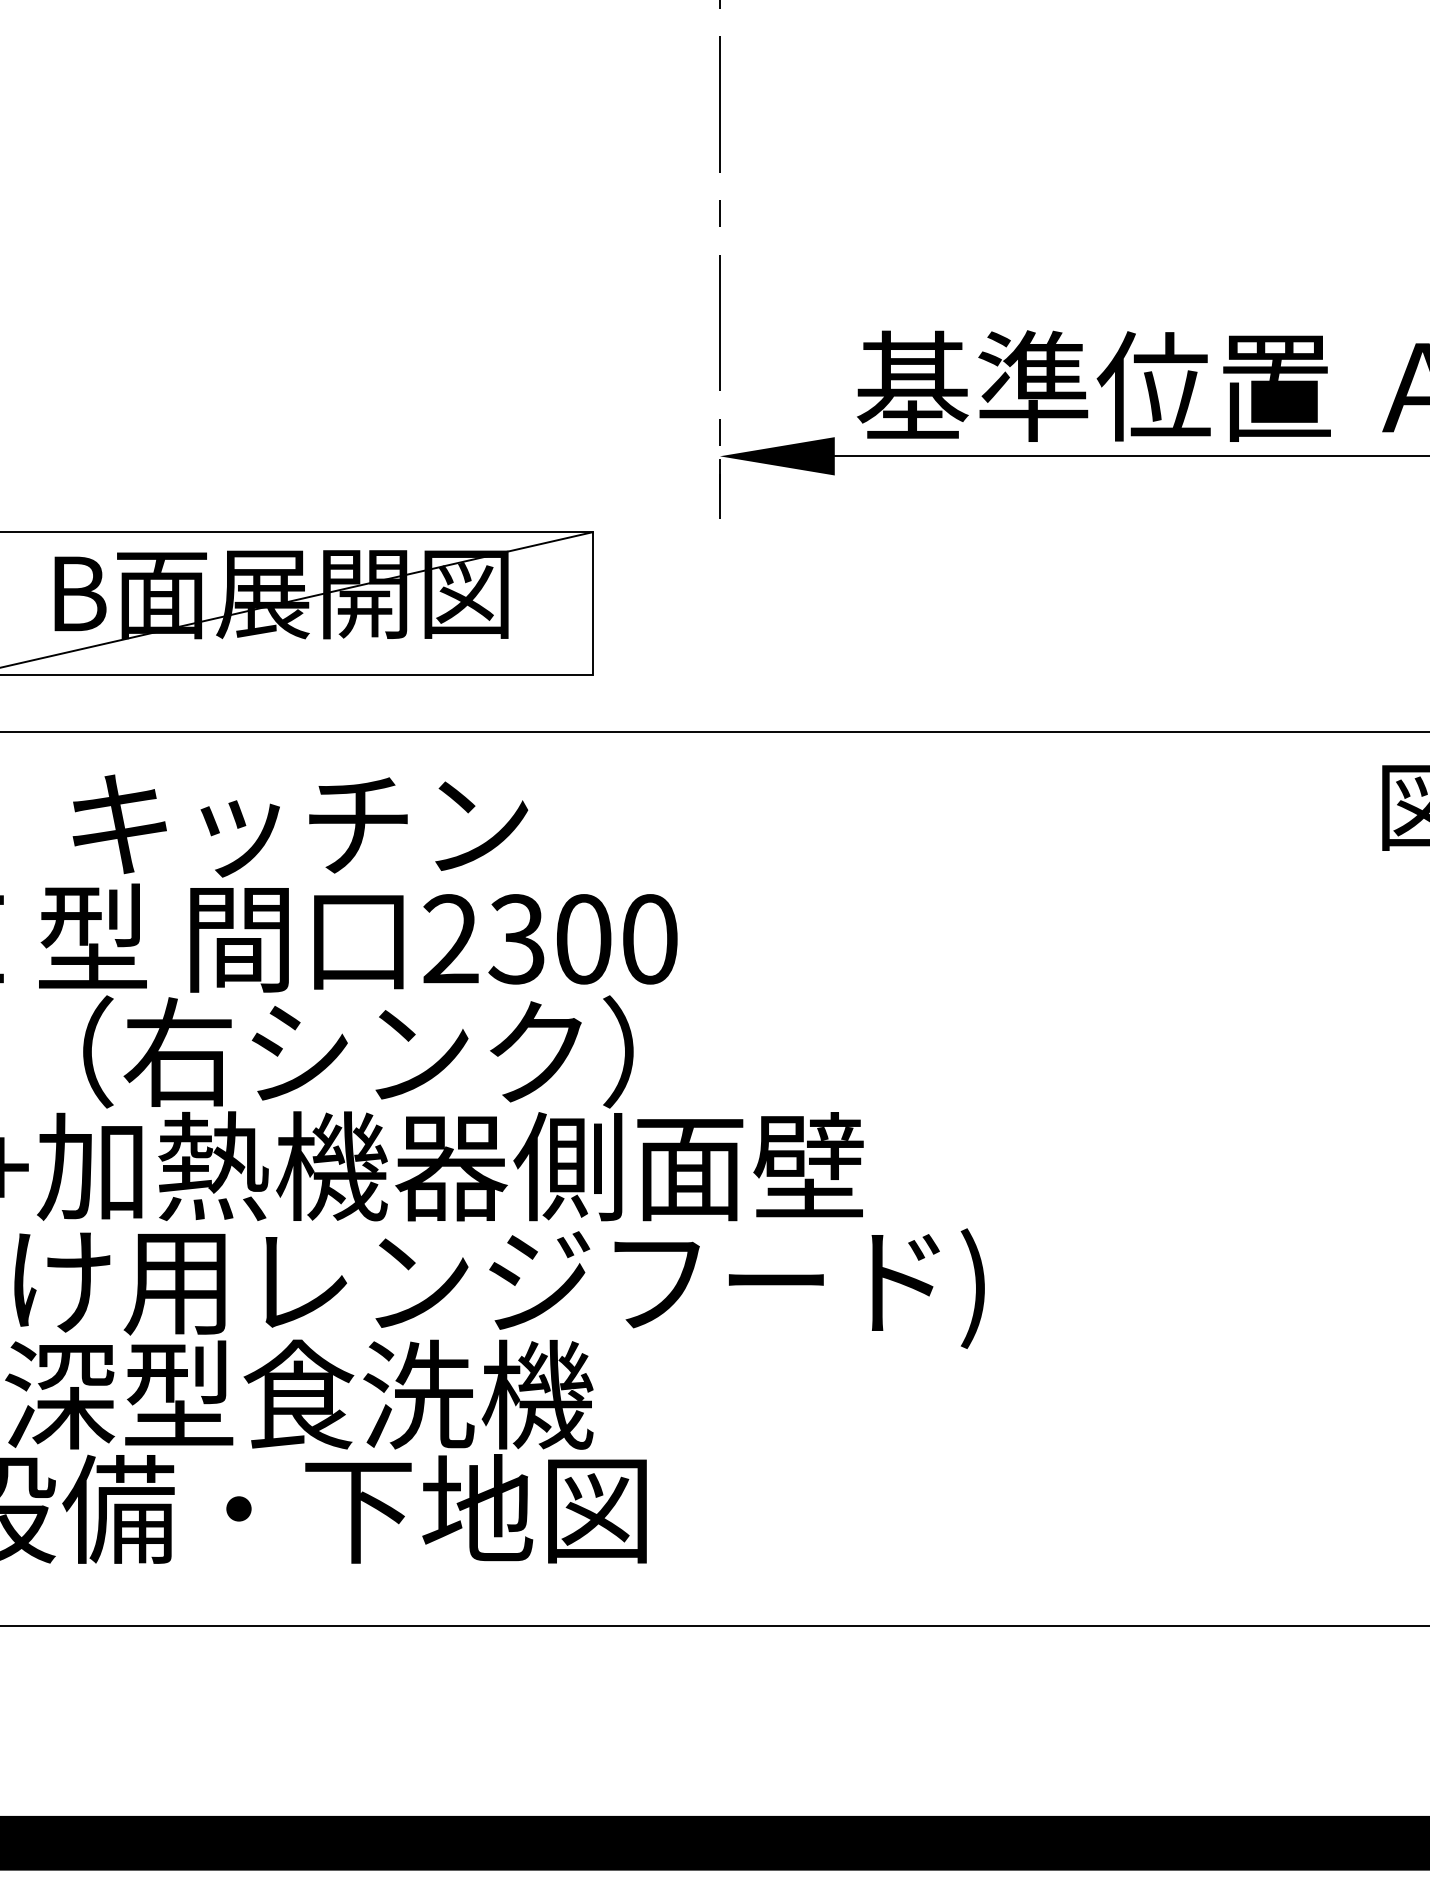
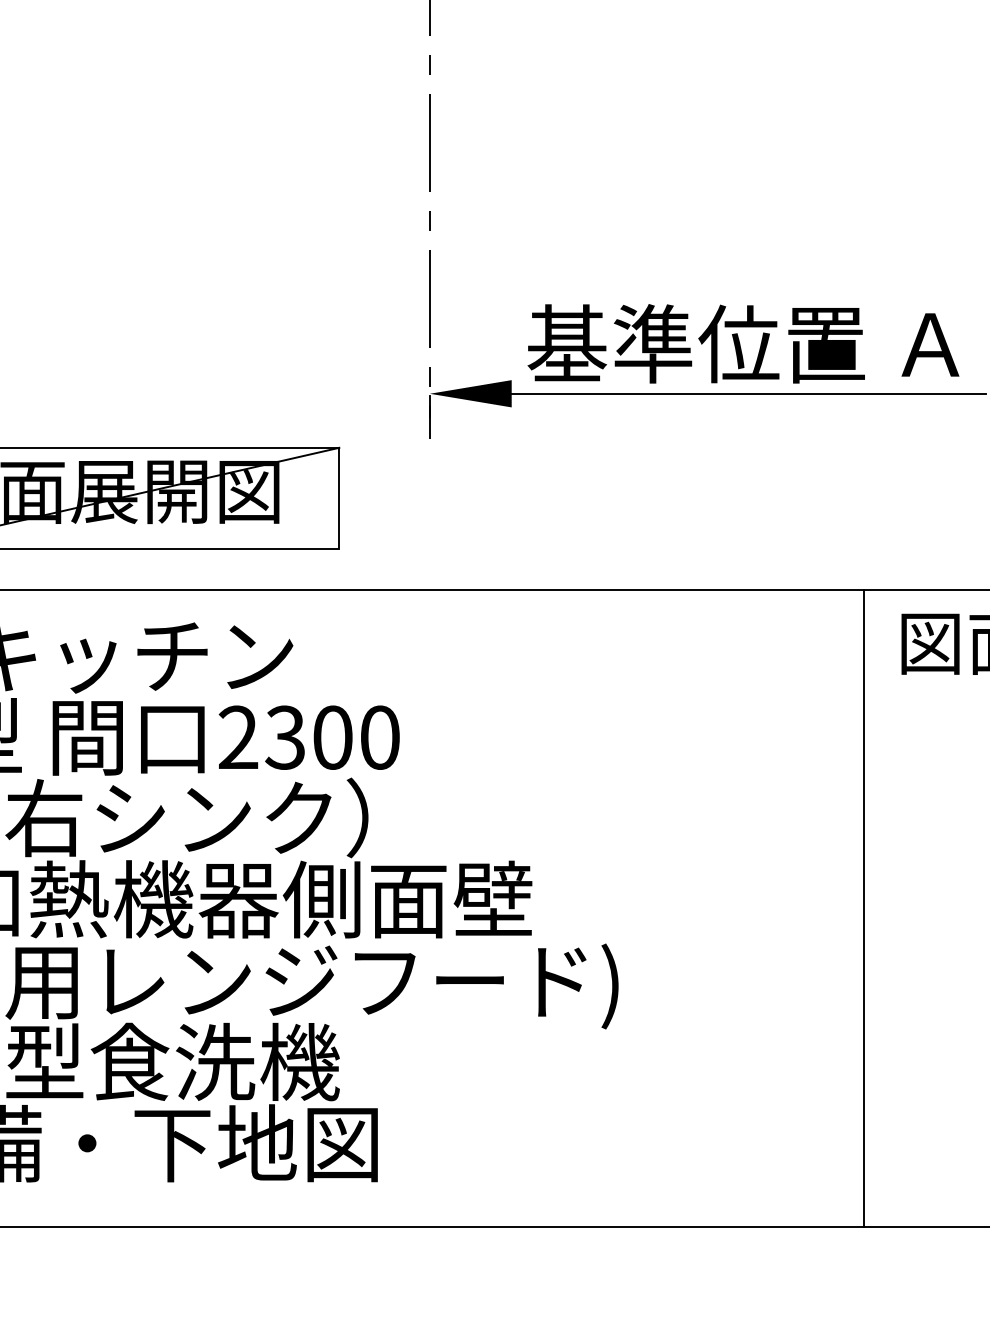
line: (1330, 1179) -> (864, 908), added

